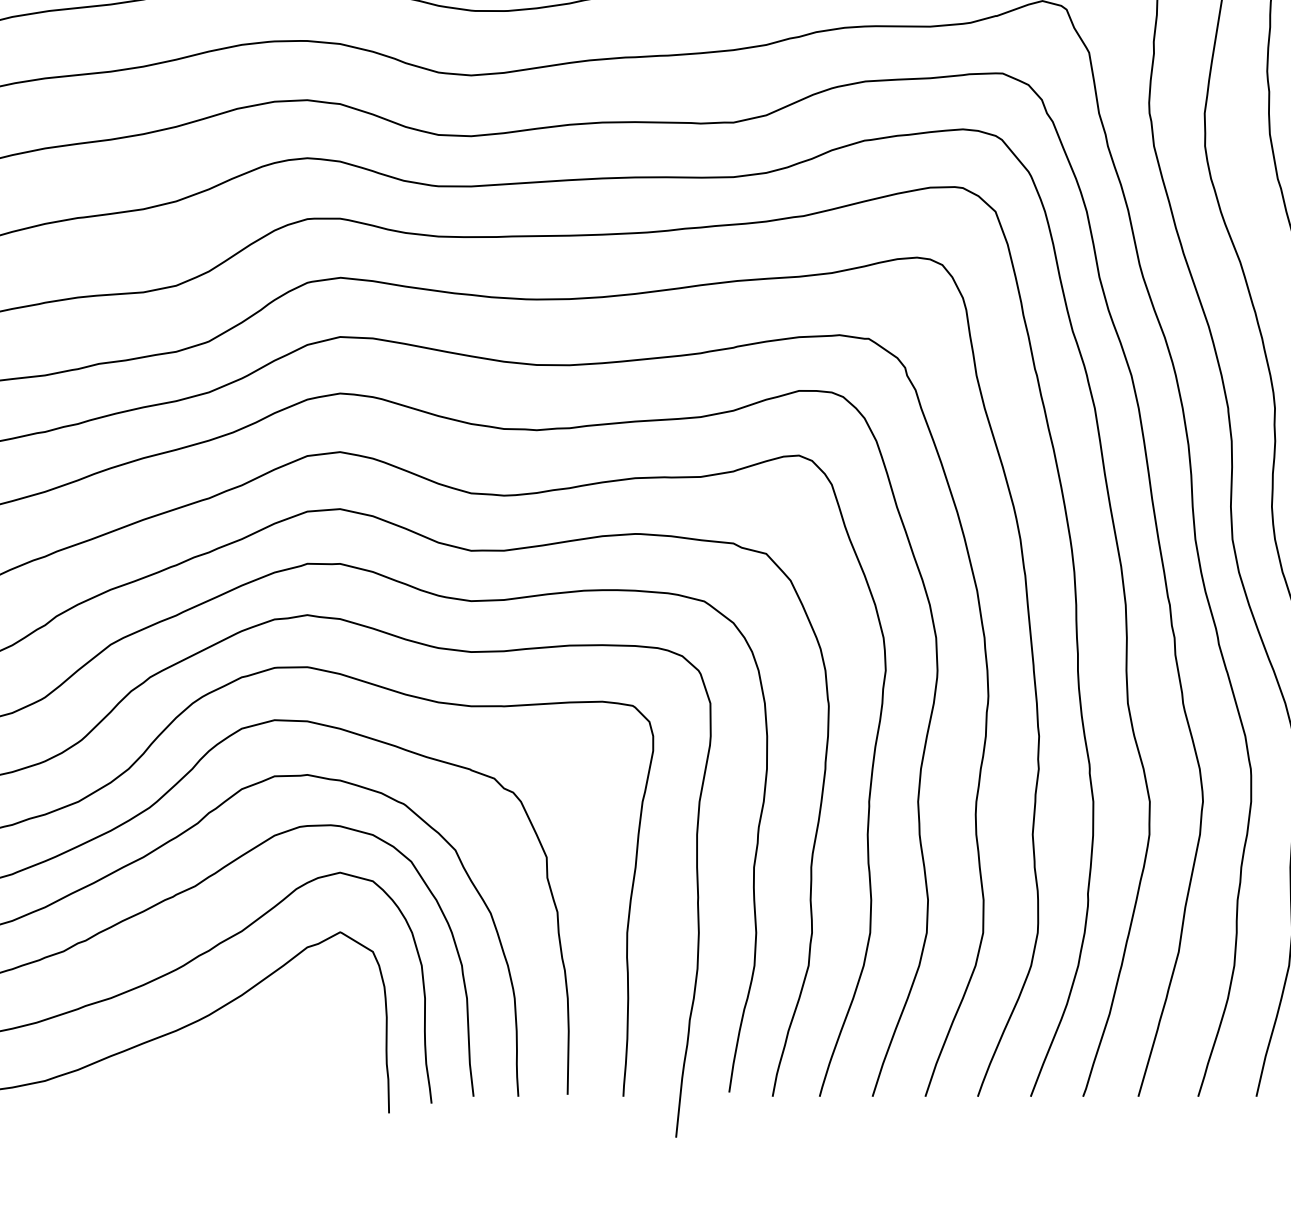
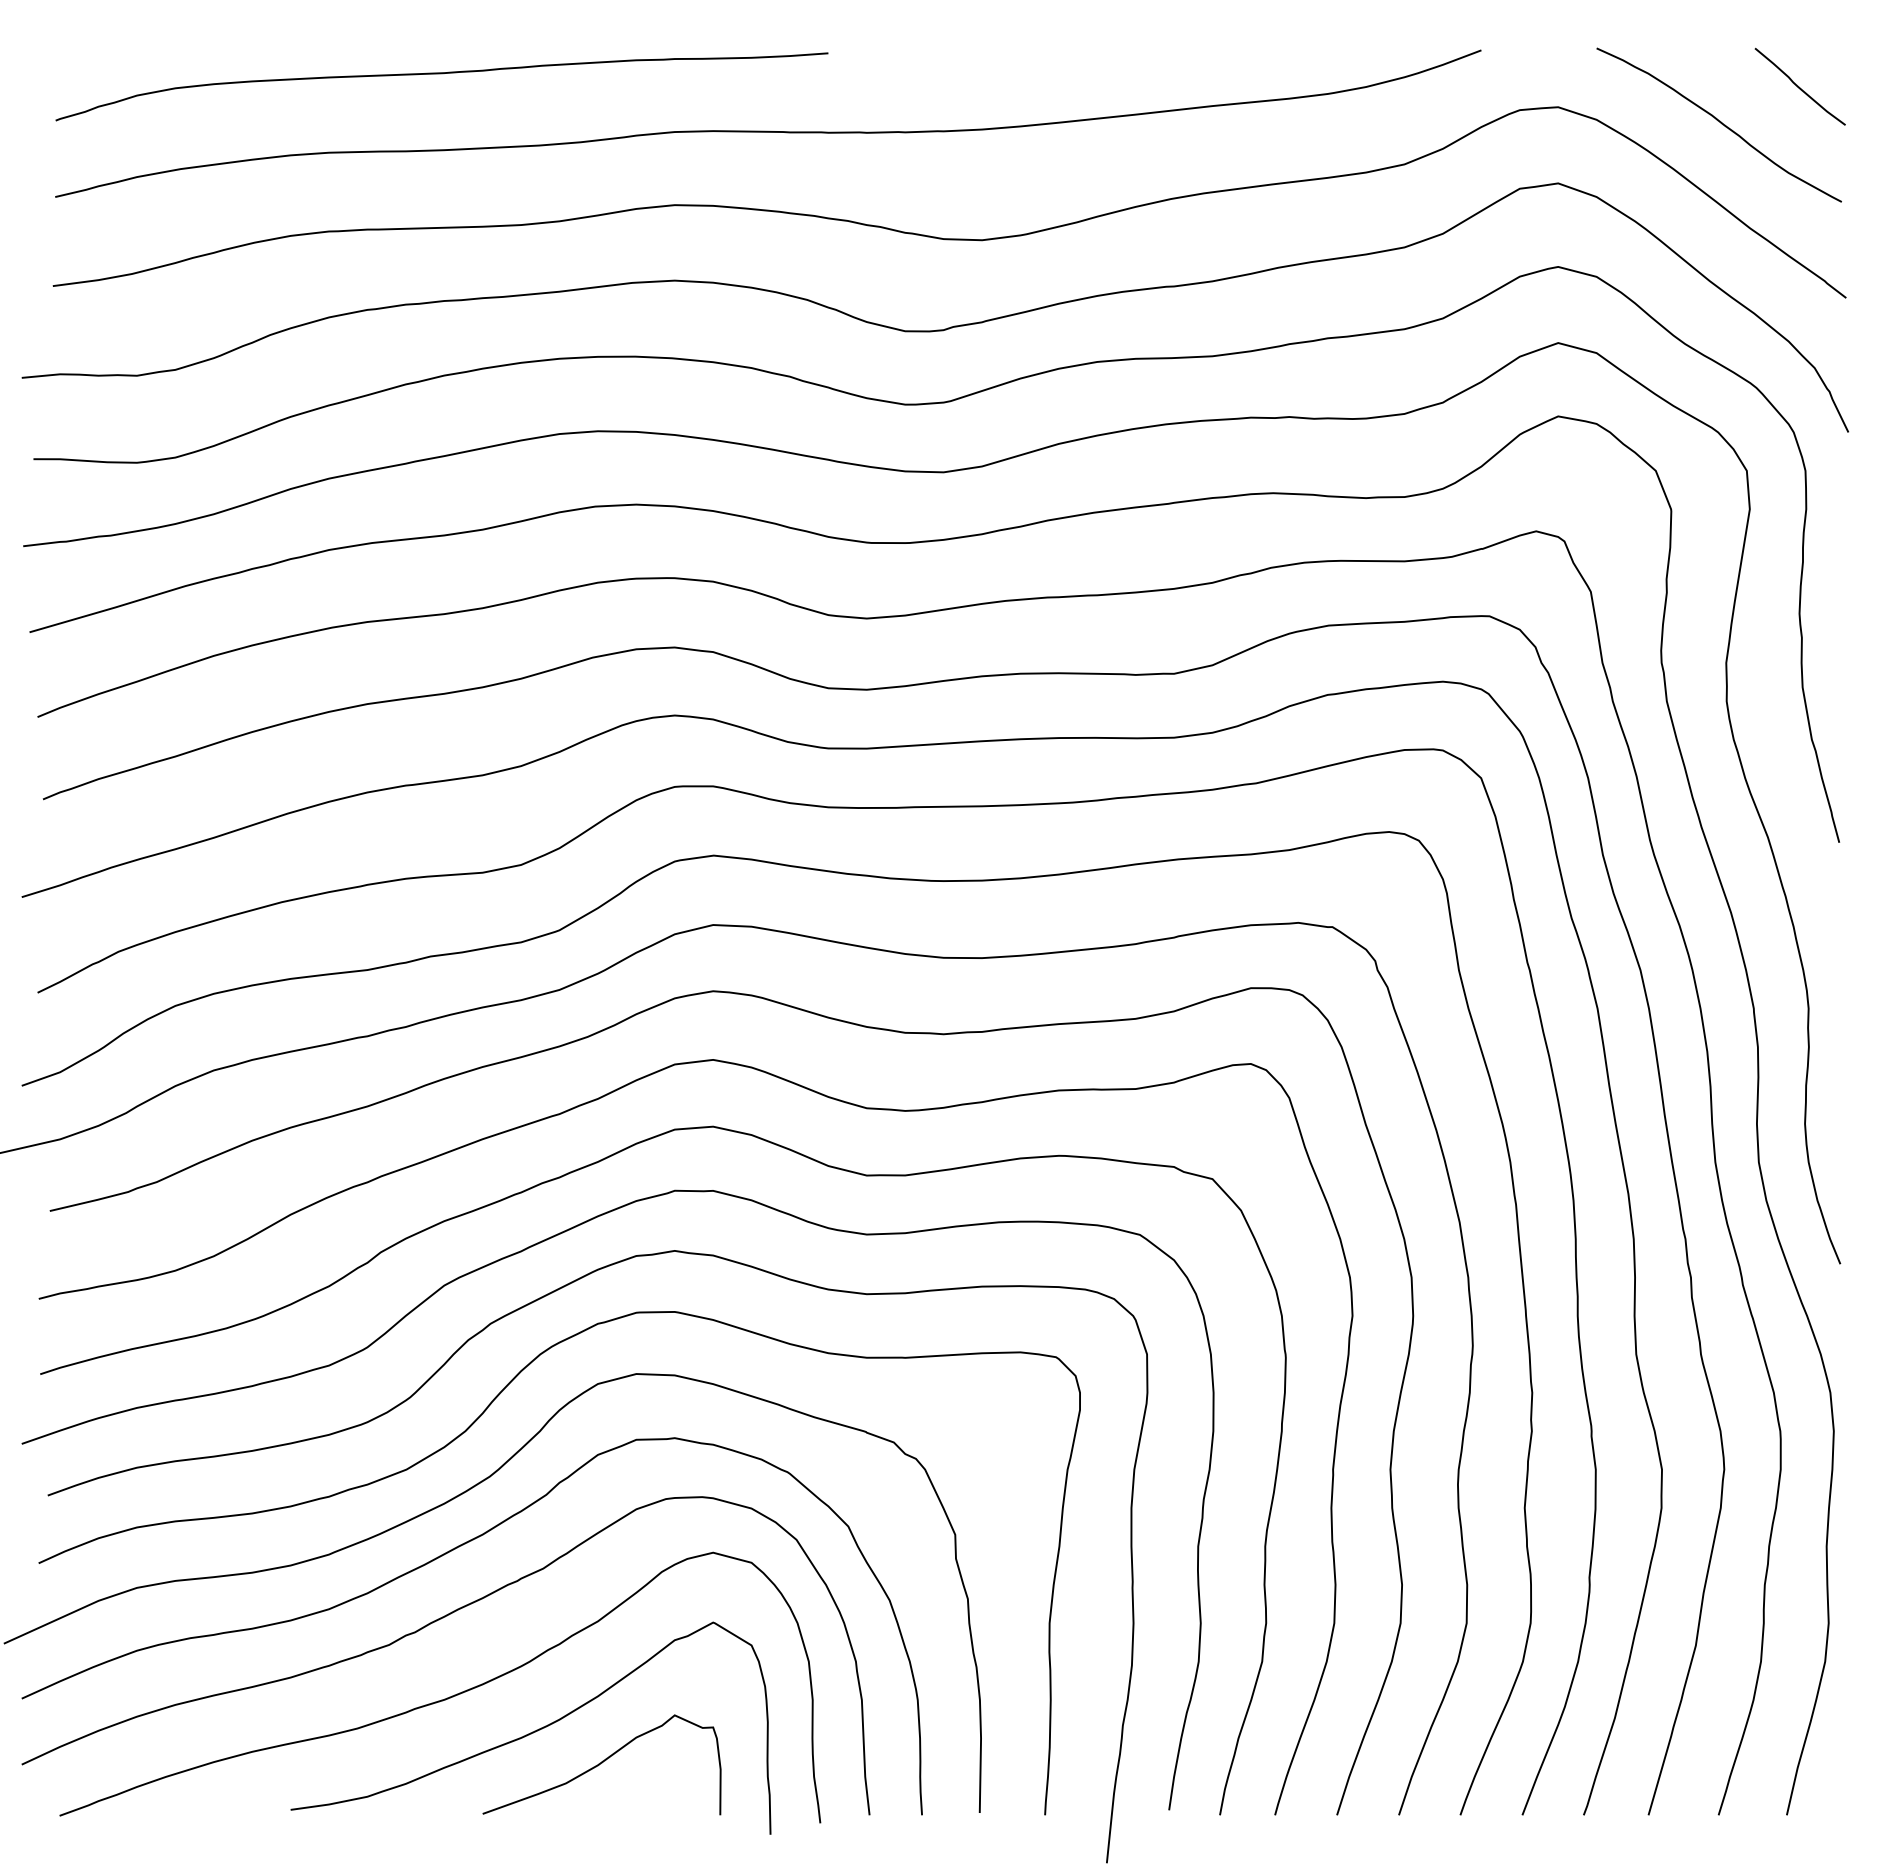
curve: (244, 1052) -> (601, 1763), added

